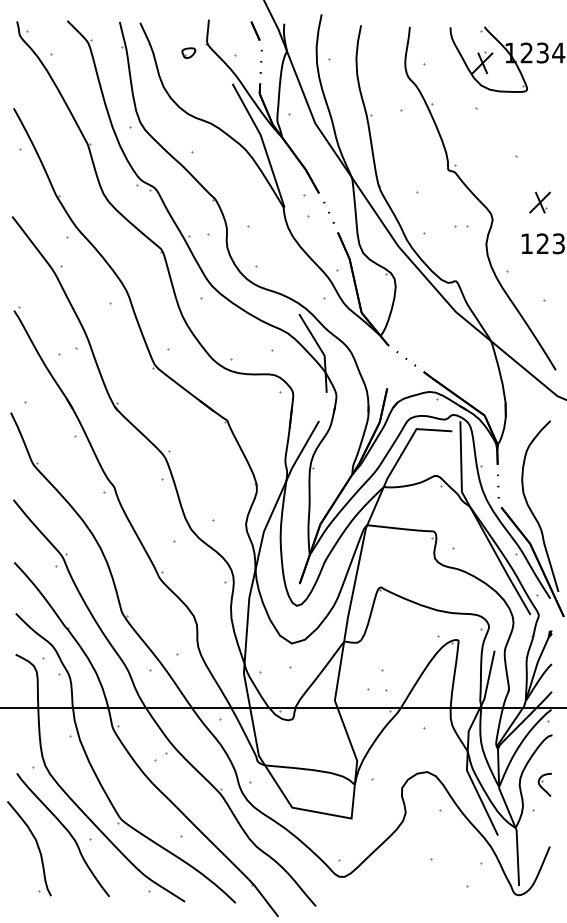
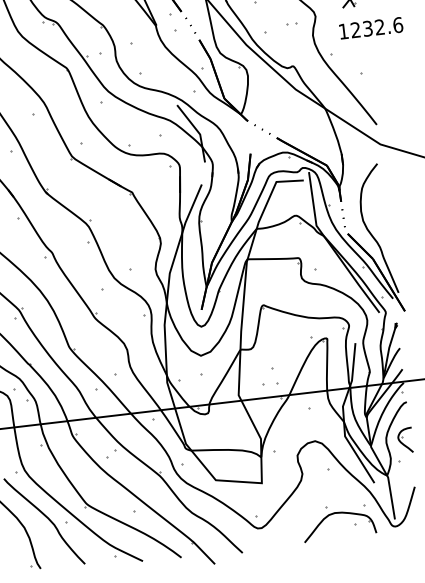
part: (544, 784) -> (405, 440), size x1.43
part: (445, 869) -> (337, 513), added

